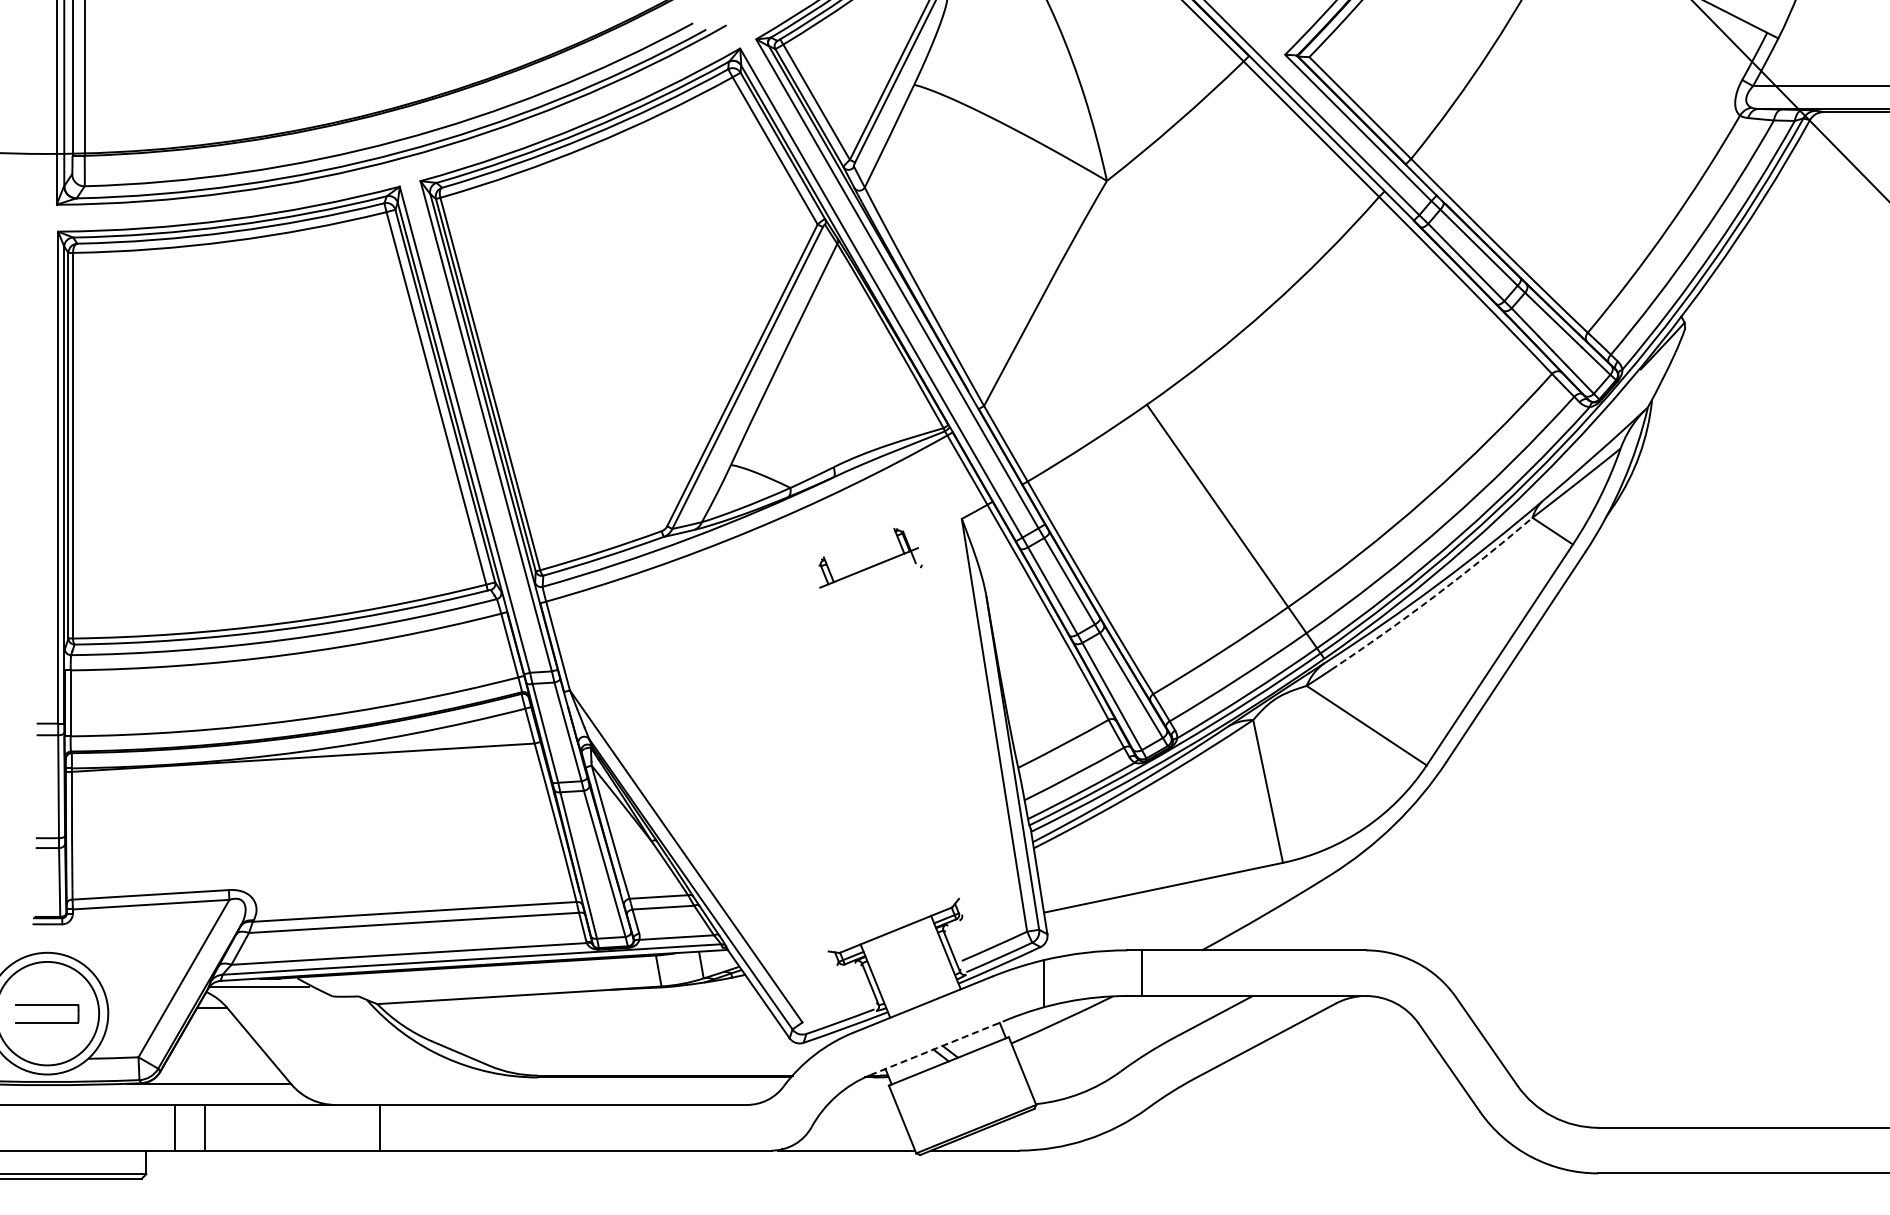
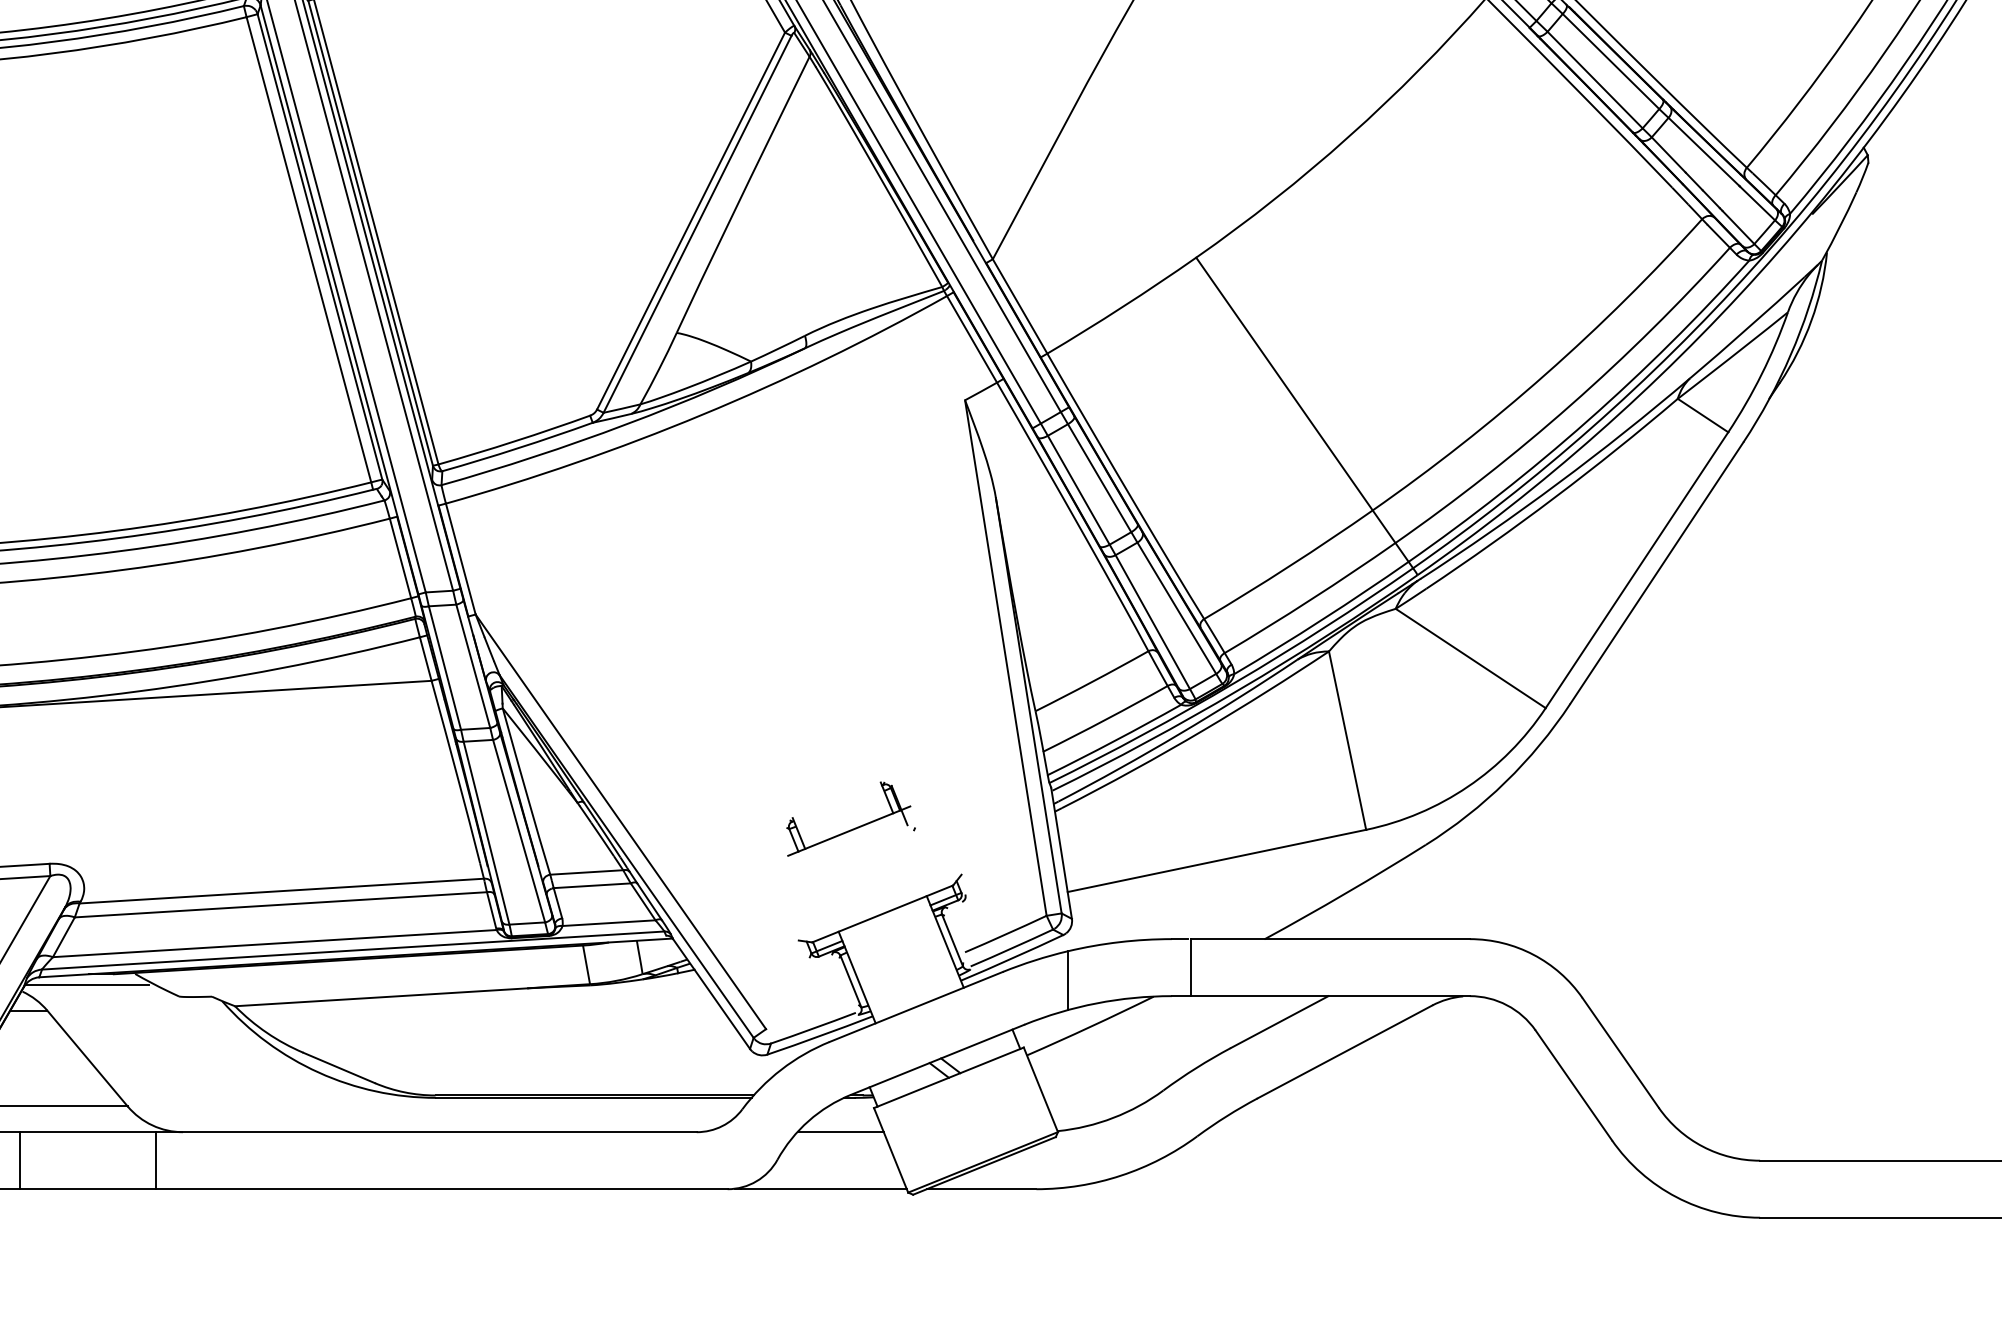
part: (874, 564) -> (855, 826), moved
arc: (1434, 596) -> (1555, 497), dashed -> solid
line: (939, 1047) -> (937, 1060), dashed -> solid
line: (861, 1104) -> (839, 1131), added
line: (379, 1127) -> (155, 1160), moved

